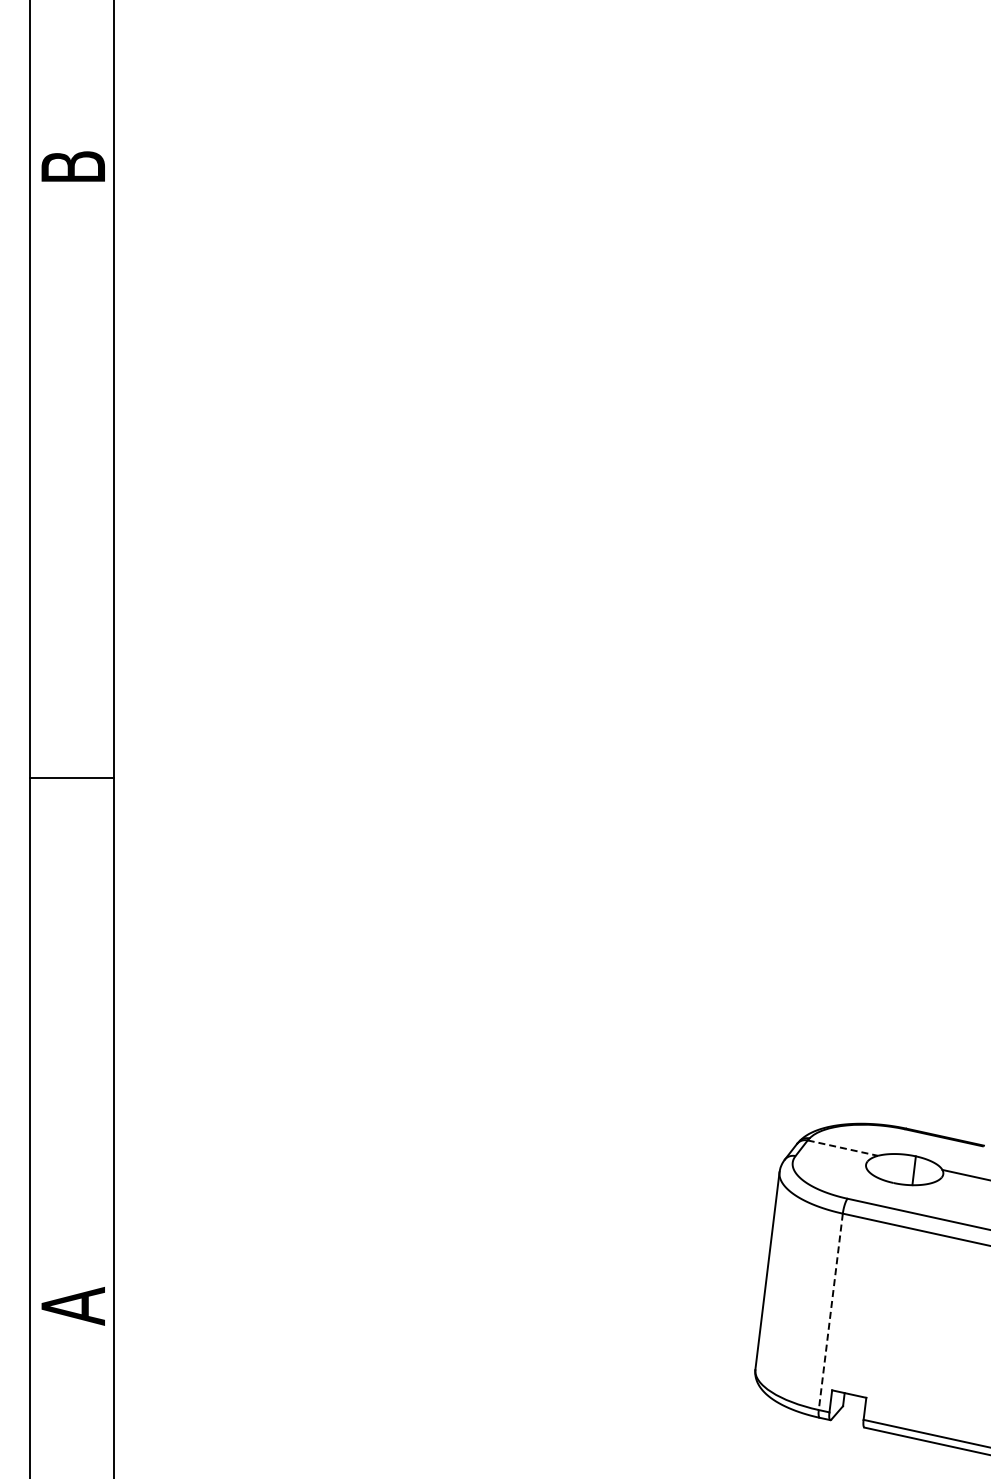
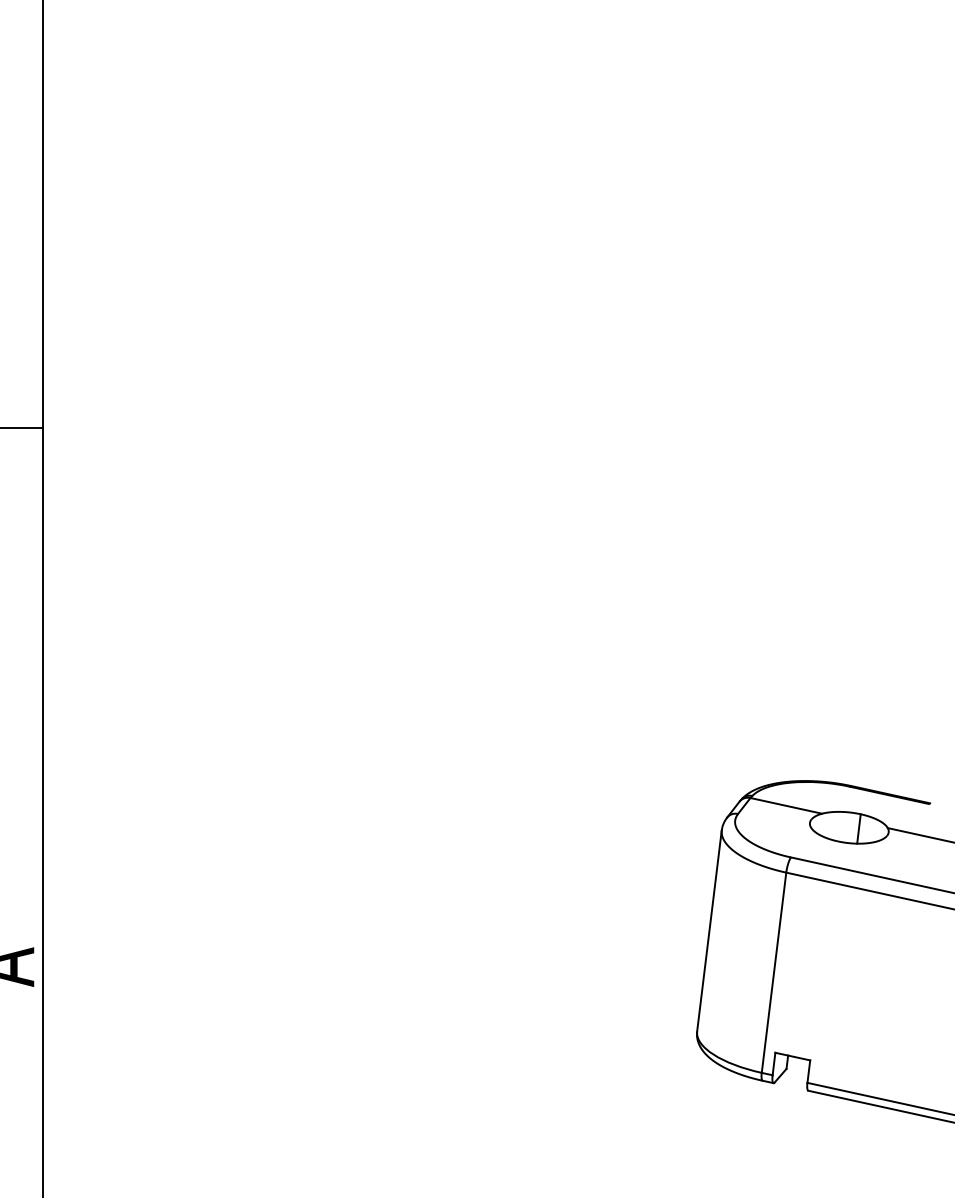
line: (842, 1148) -> (785, 806), dashed -> solid
line: (830, 1311) -> (773, 972), dashed -> solid

